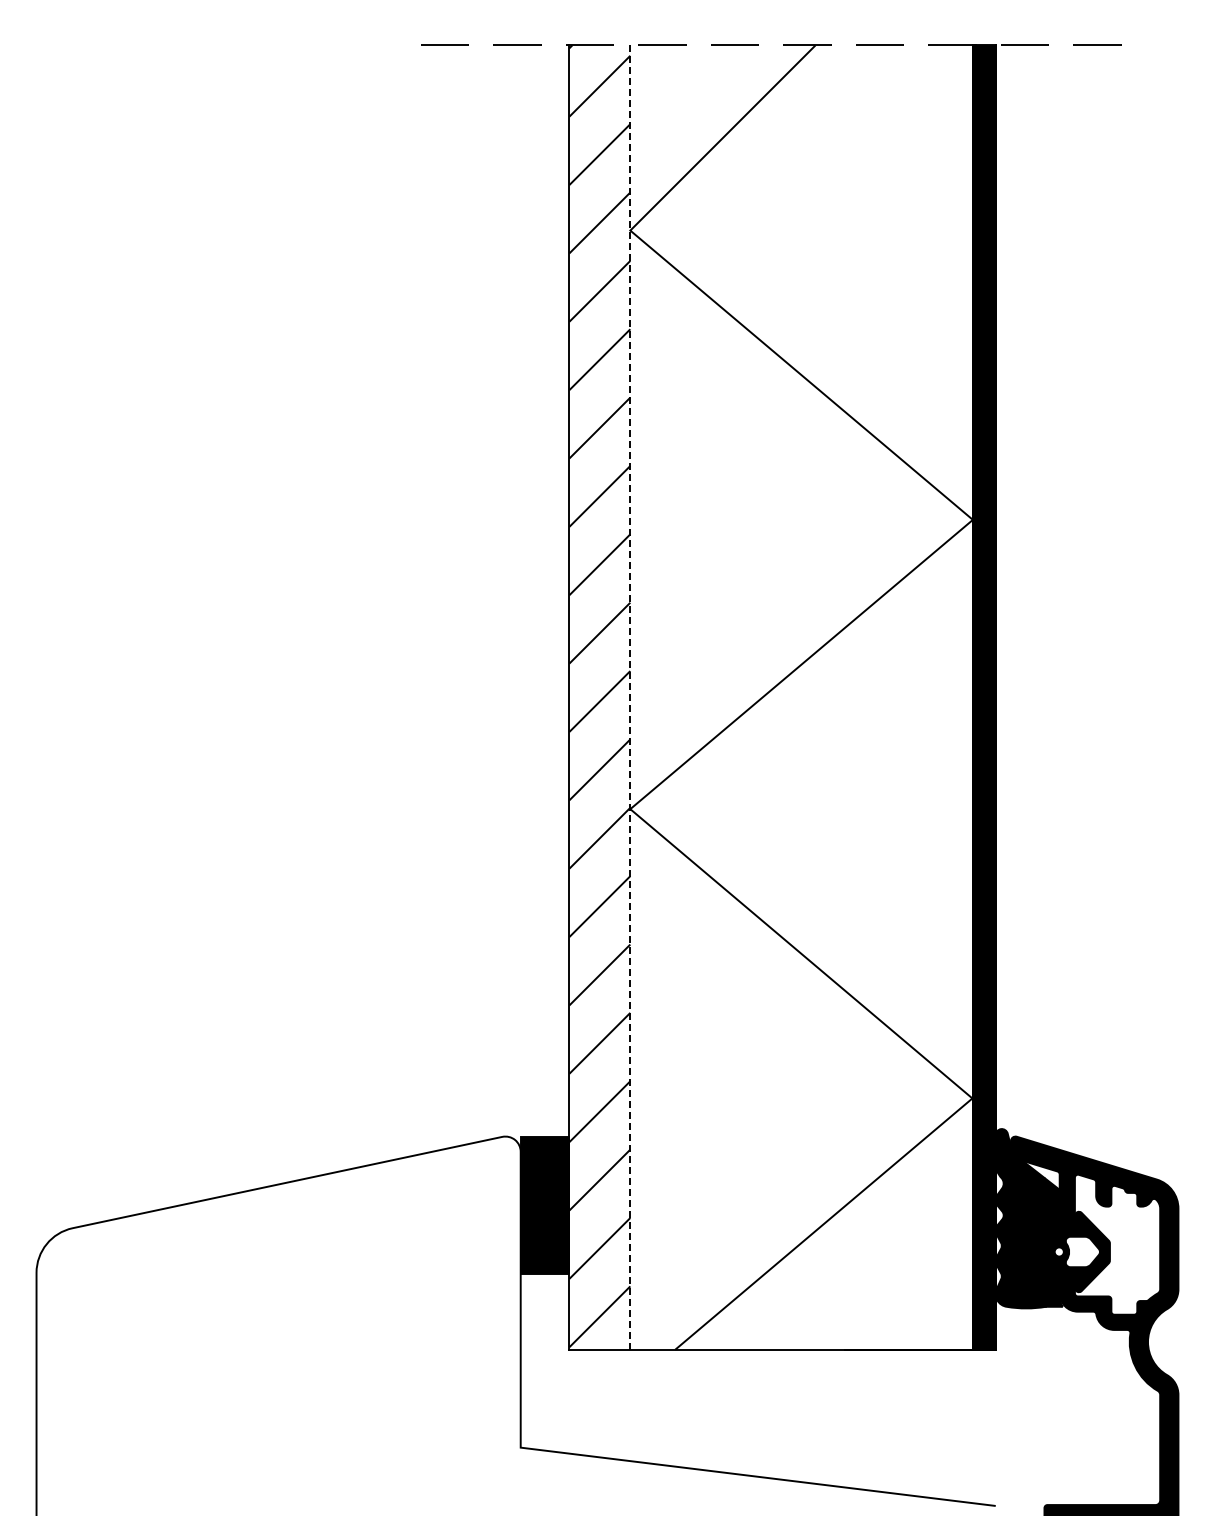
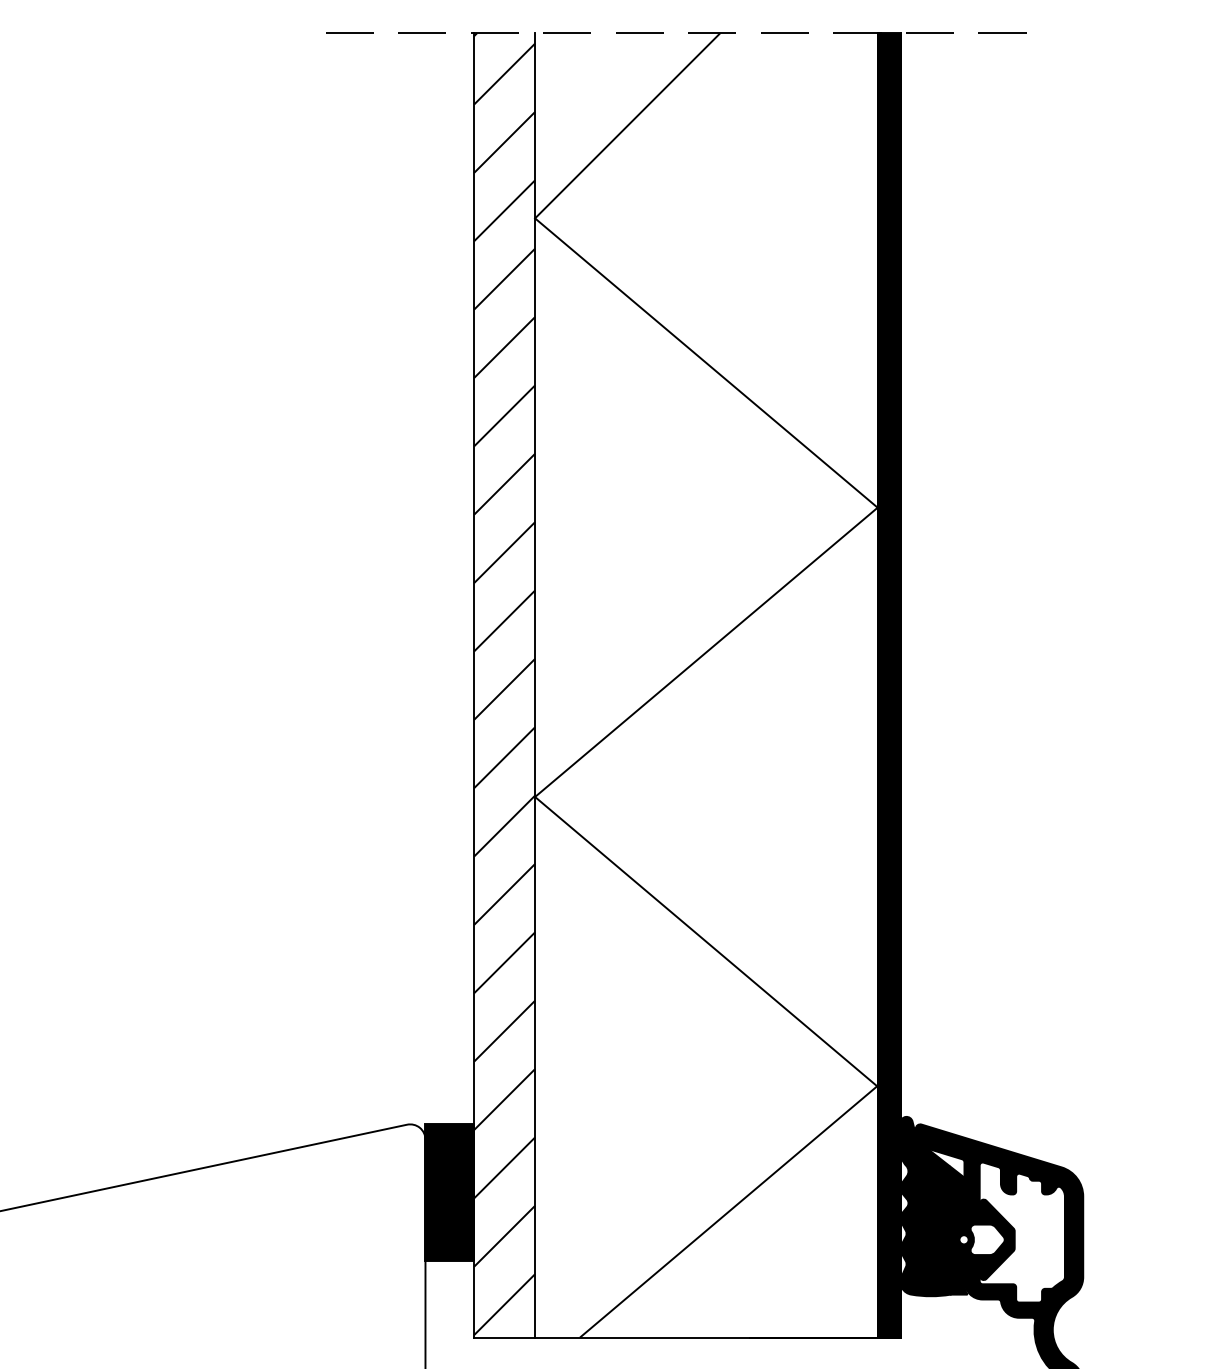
line: (630, 697) -> (535, 685), dashed -> solid

